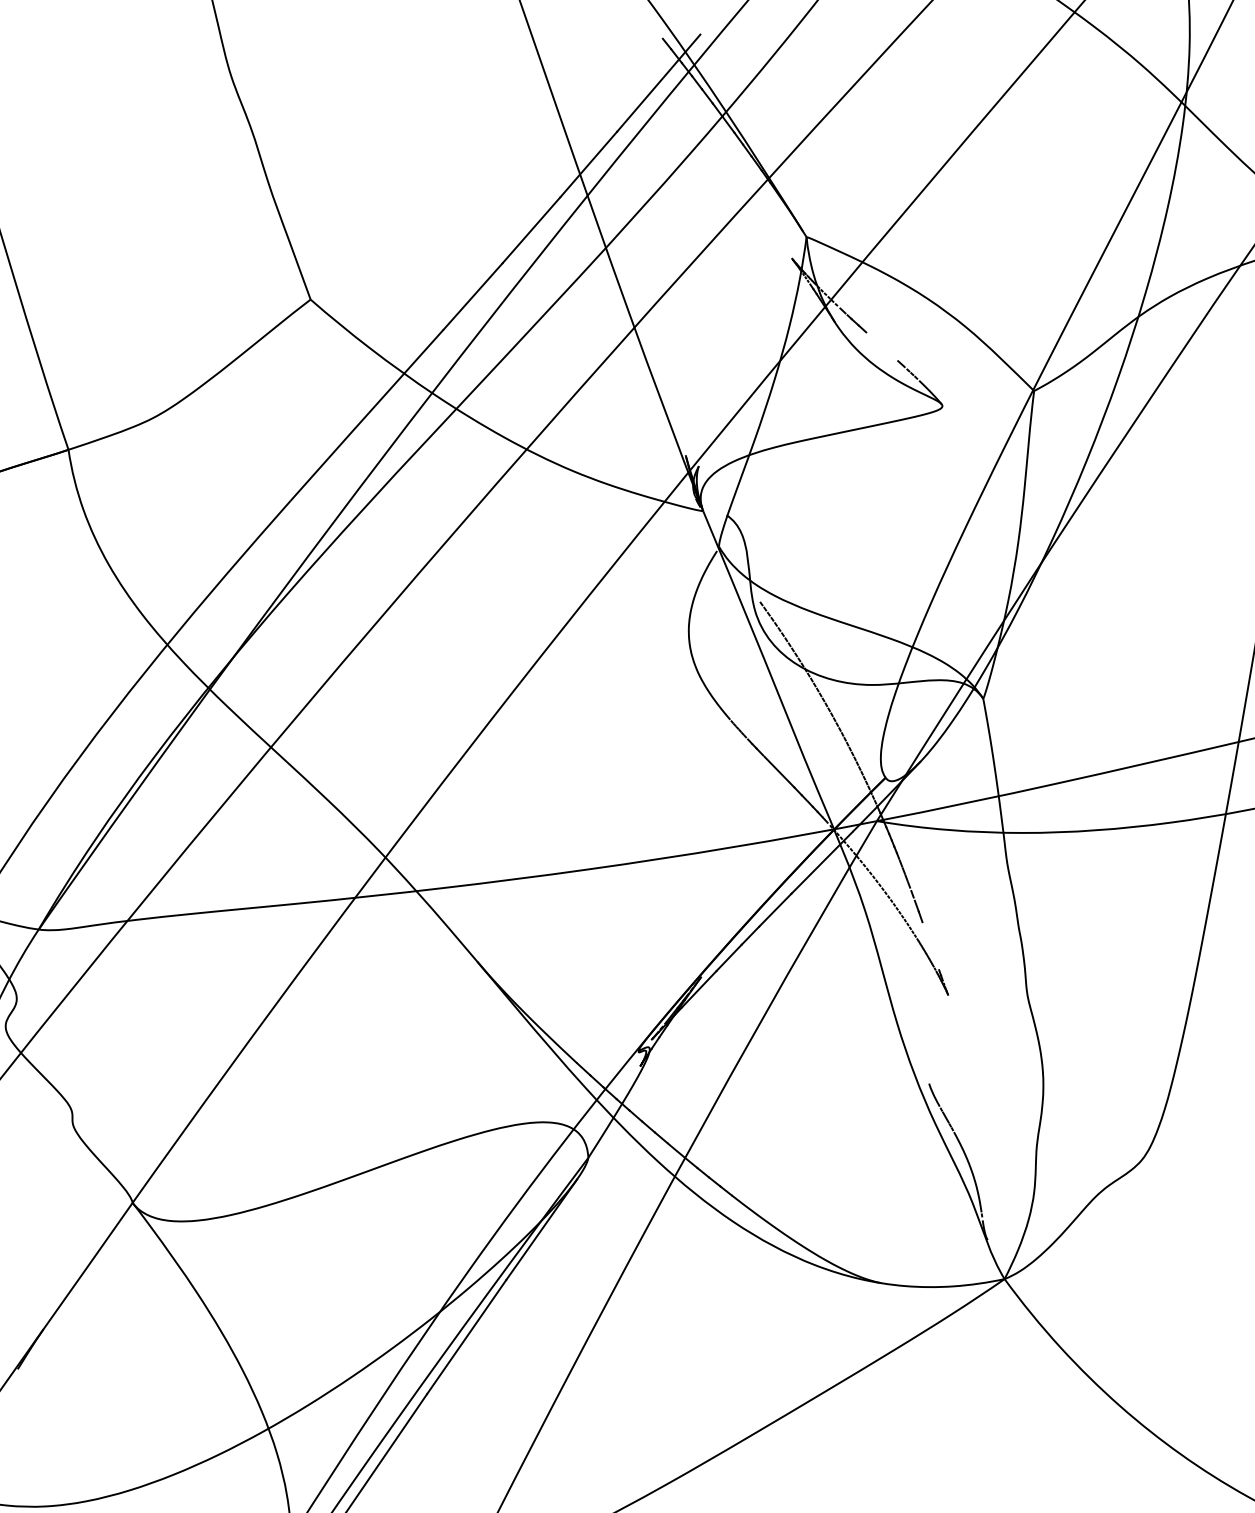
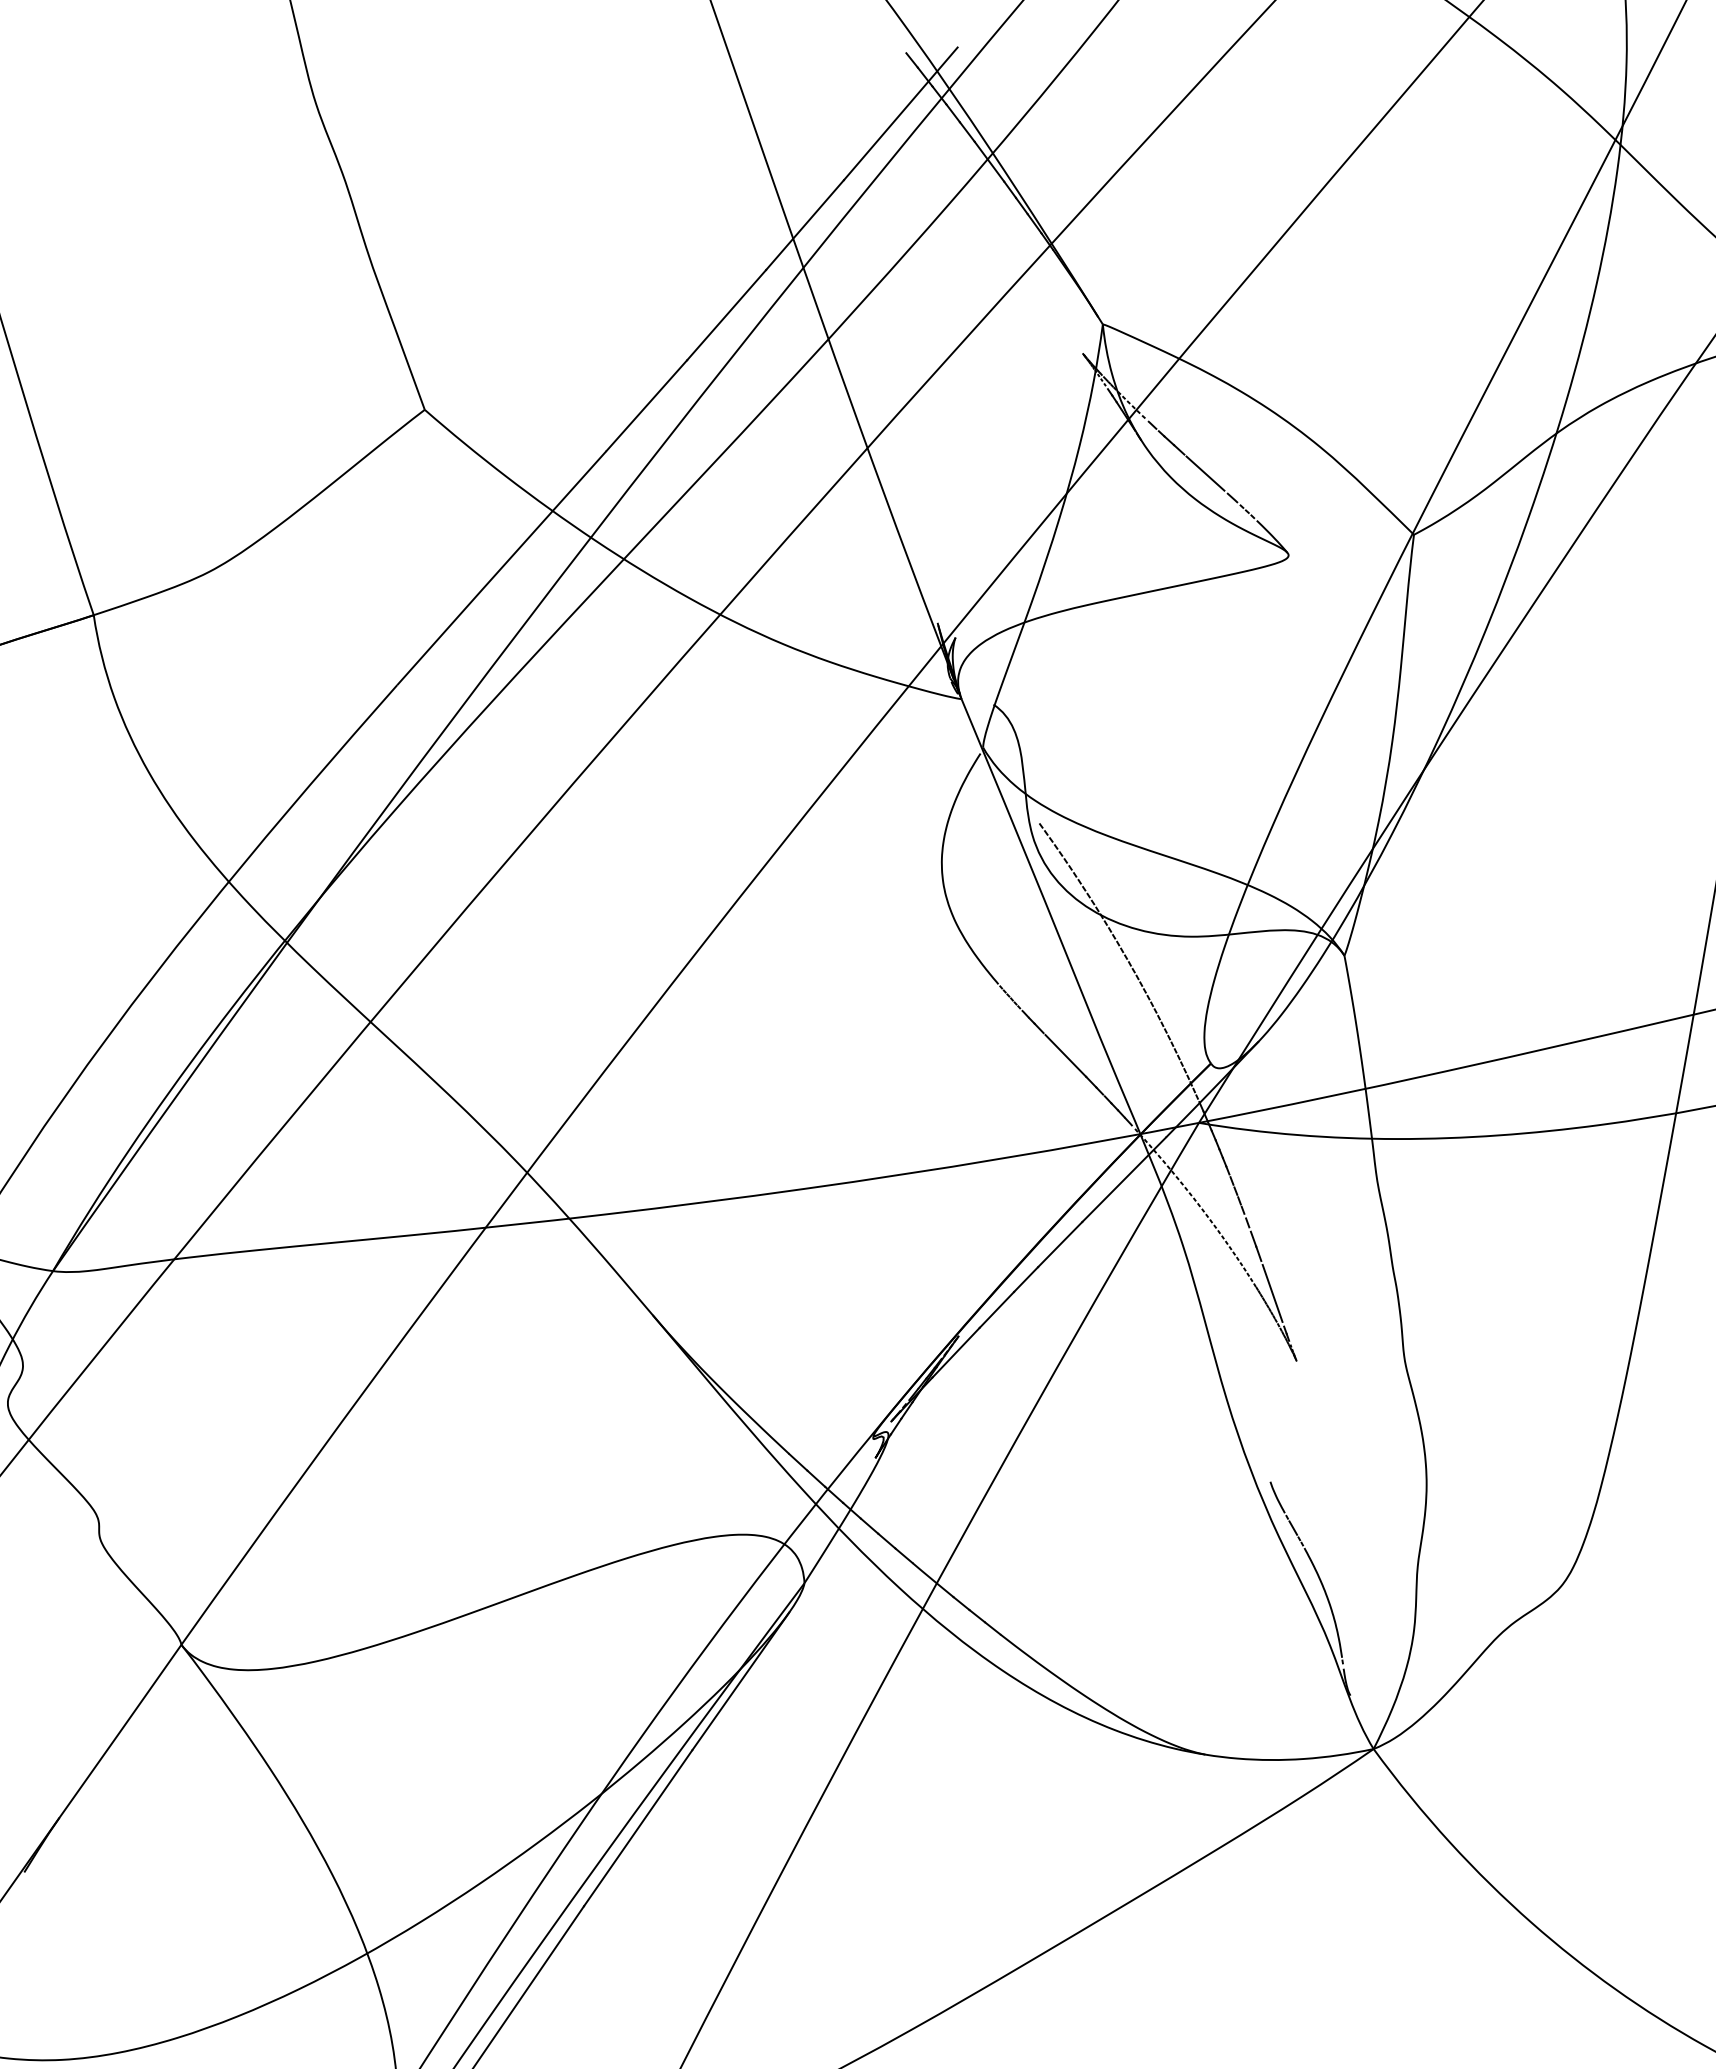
line: (881, 346) -> (1205, 473), added
line: (930, 945) -> (1272, 1292), added

